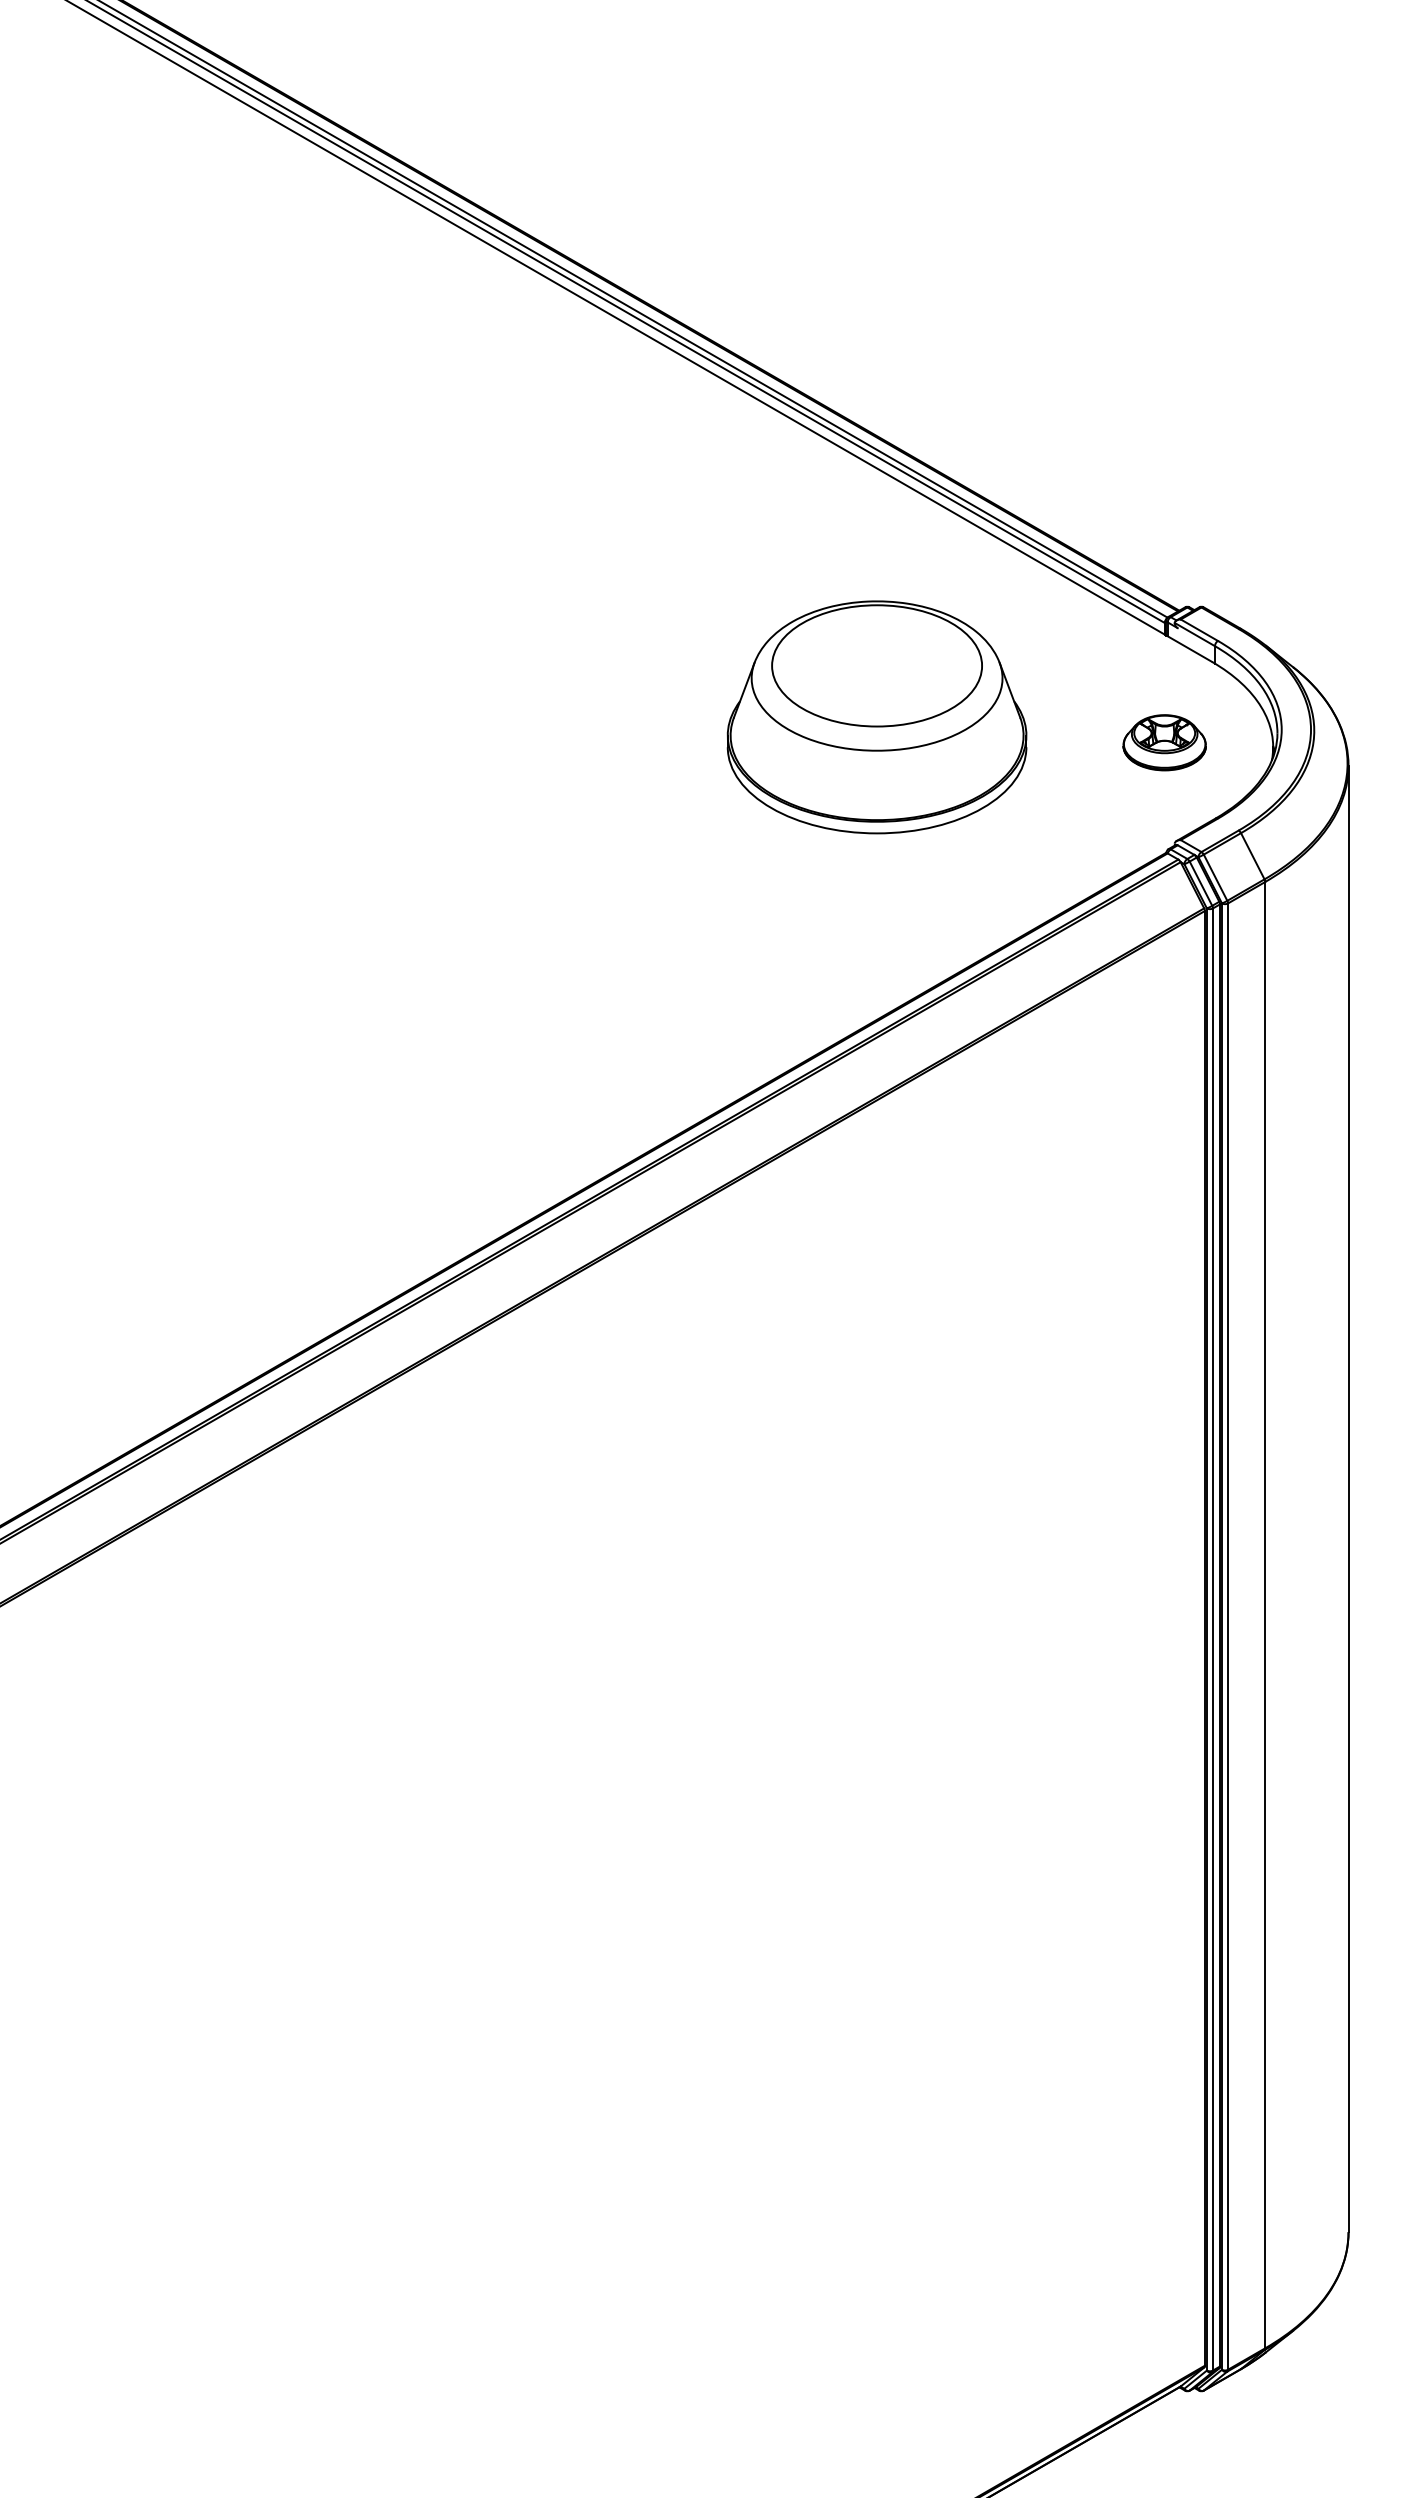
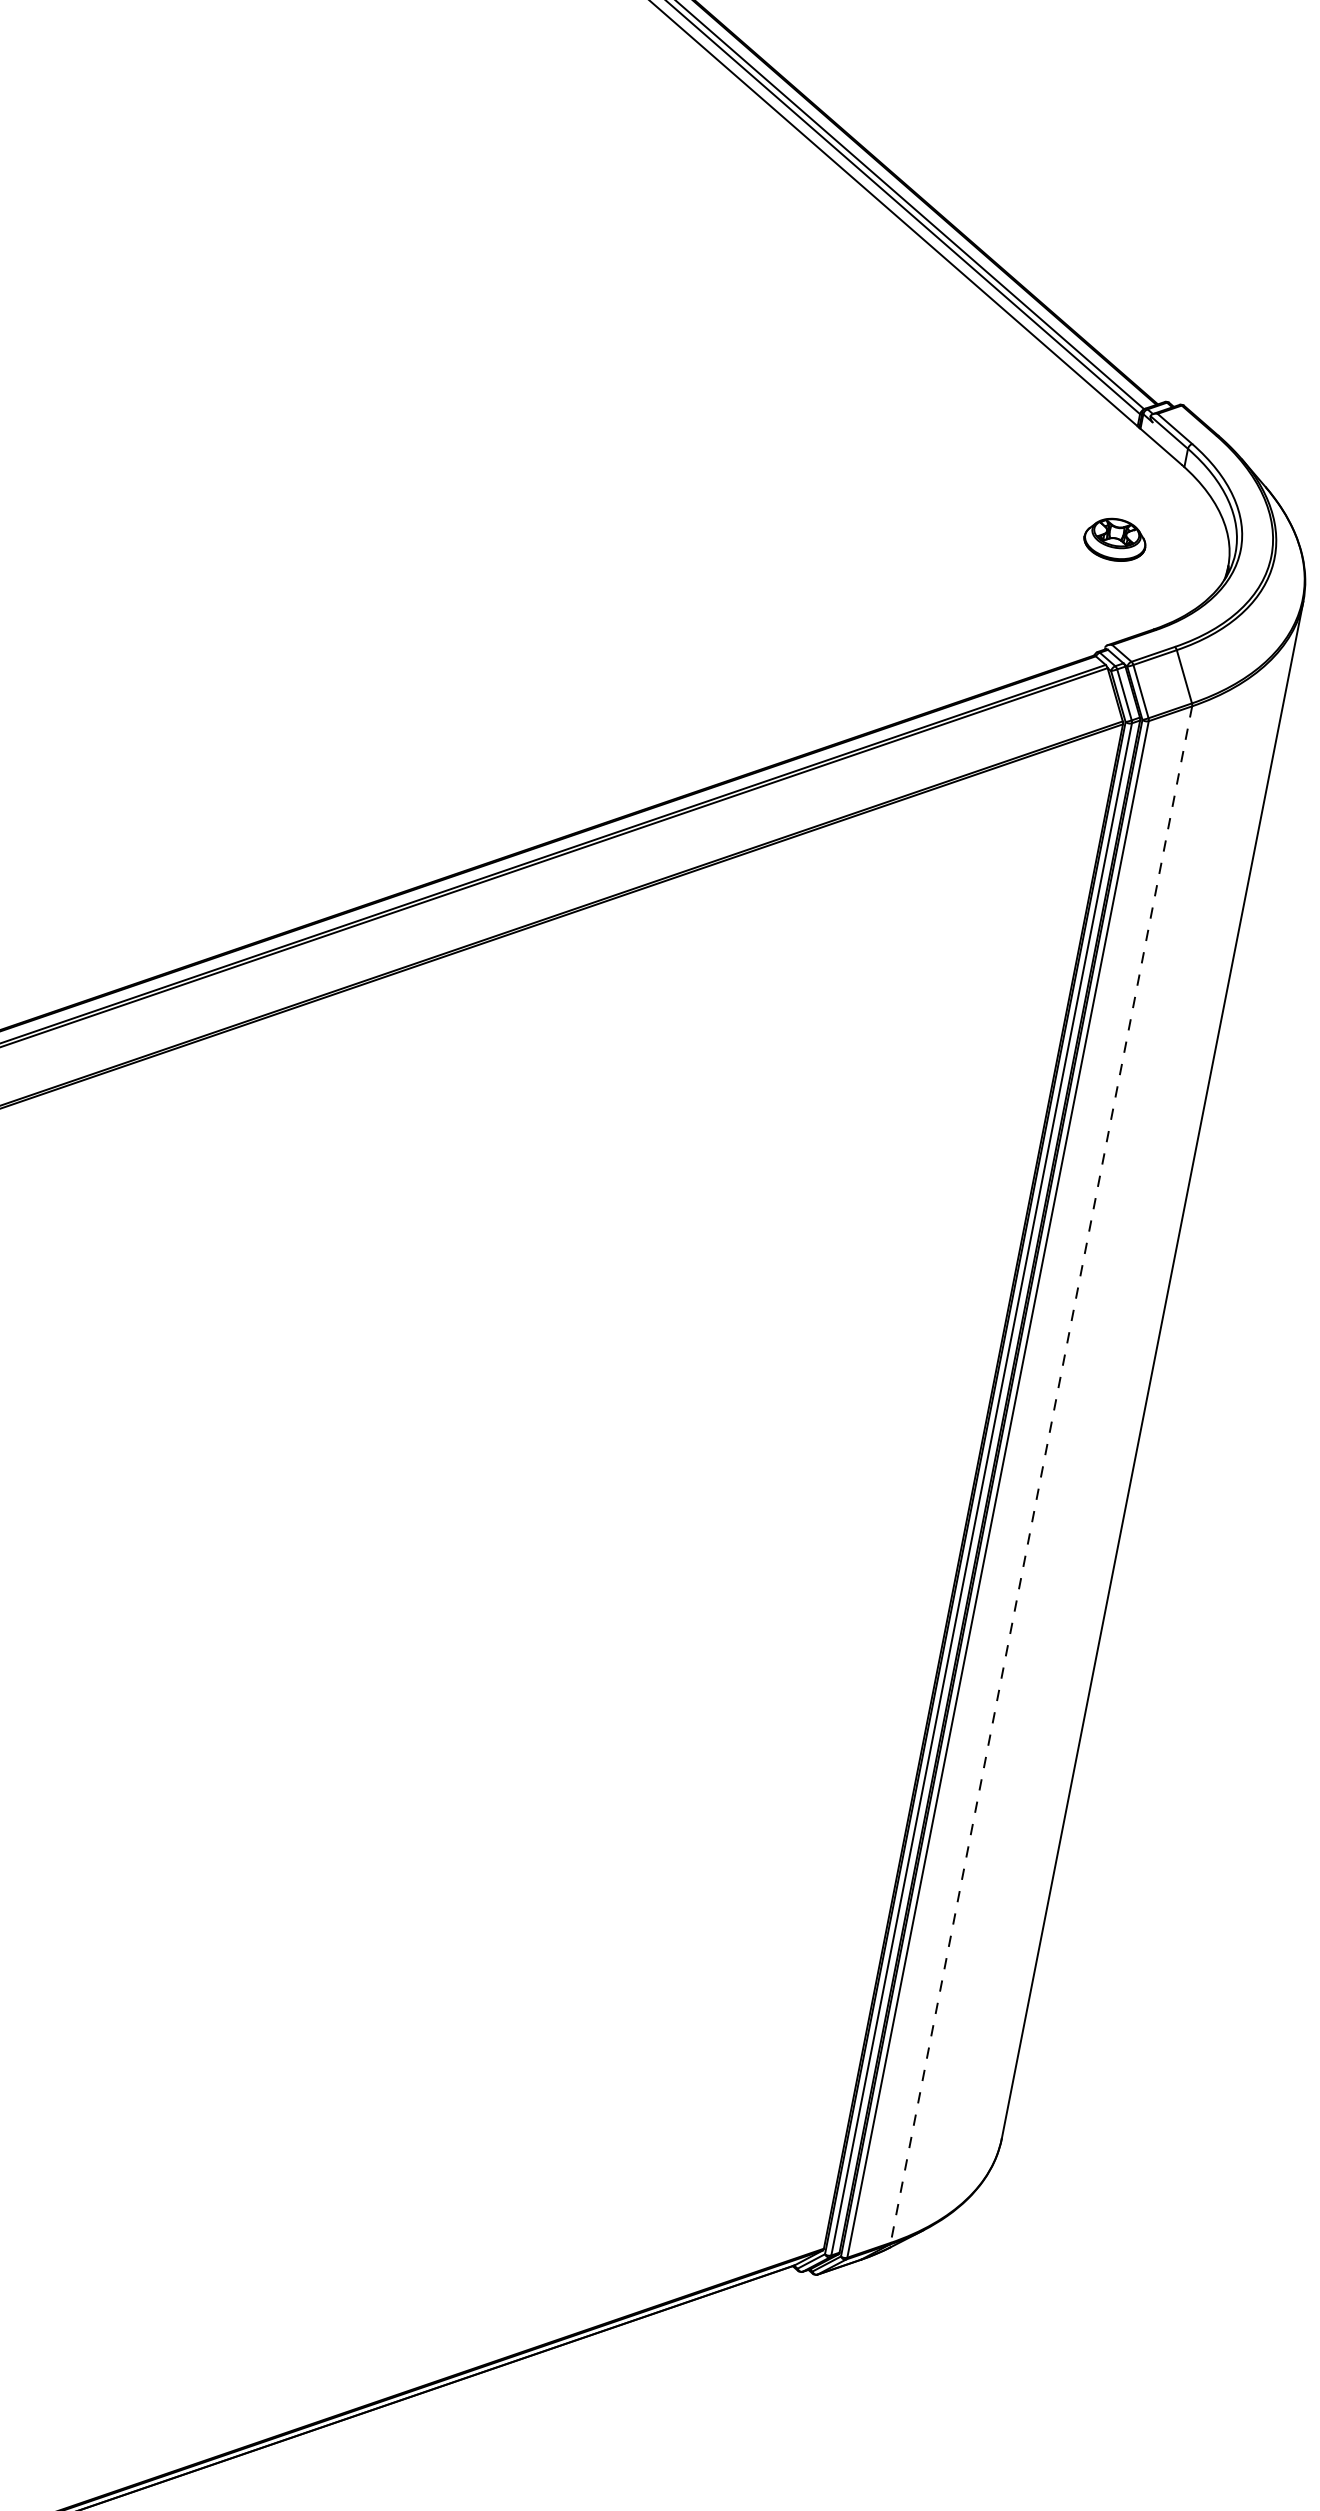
part: (876, 717) -> (818, 454), removed
part: (1164, 742) -> (1115, 539), size x0.7
line: (1265, 1615) -> (1041, 1475), solid -> dashed

